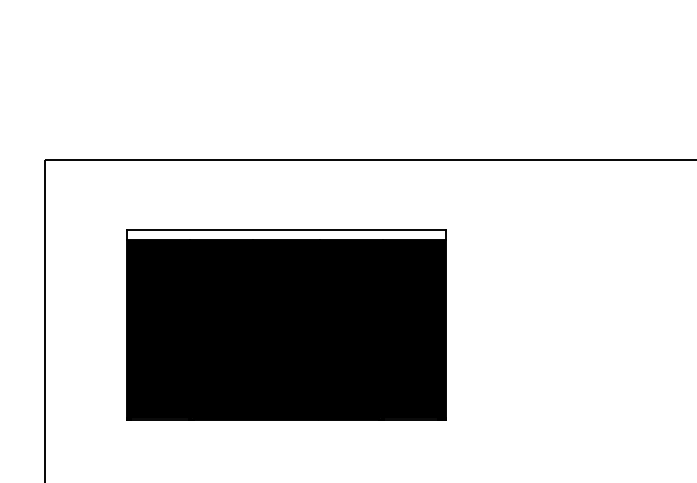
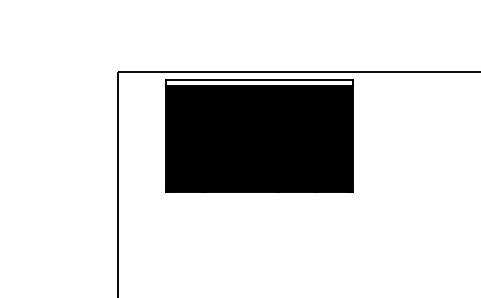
part: (286, 323) -> (259, 135), moved

